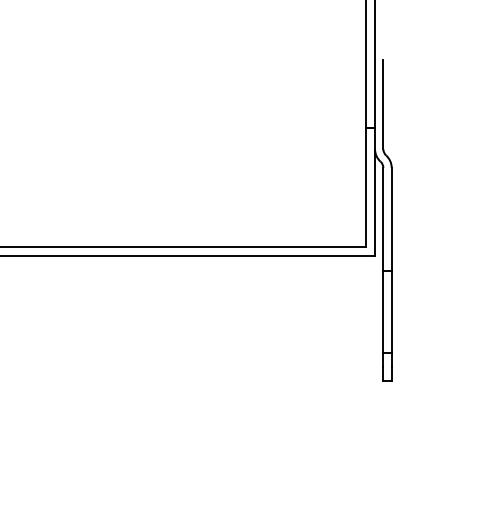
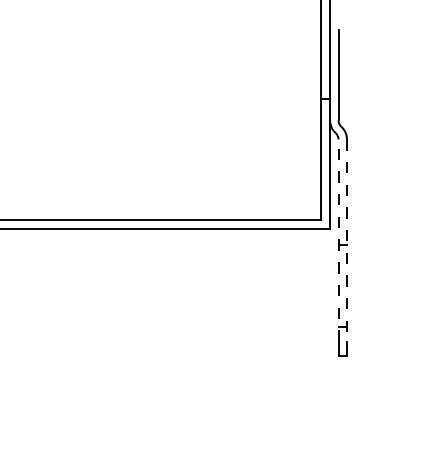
line: (383, 266) -> (338, 239), solid -> dashed
line: (391, 267) -> (346, 240), solid -> dashed

